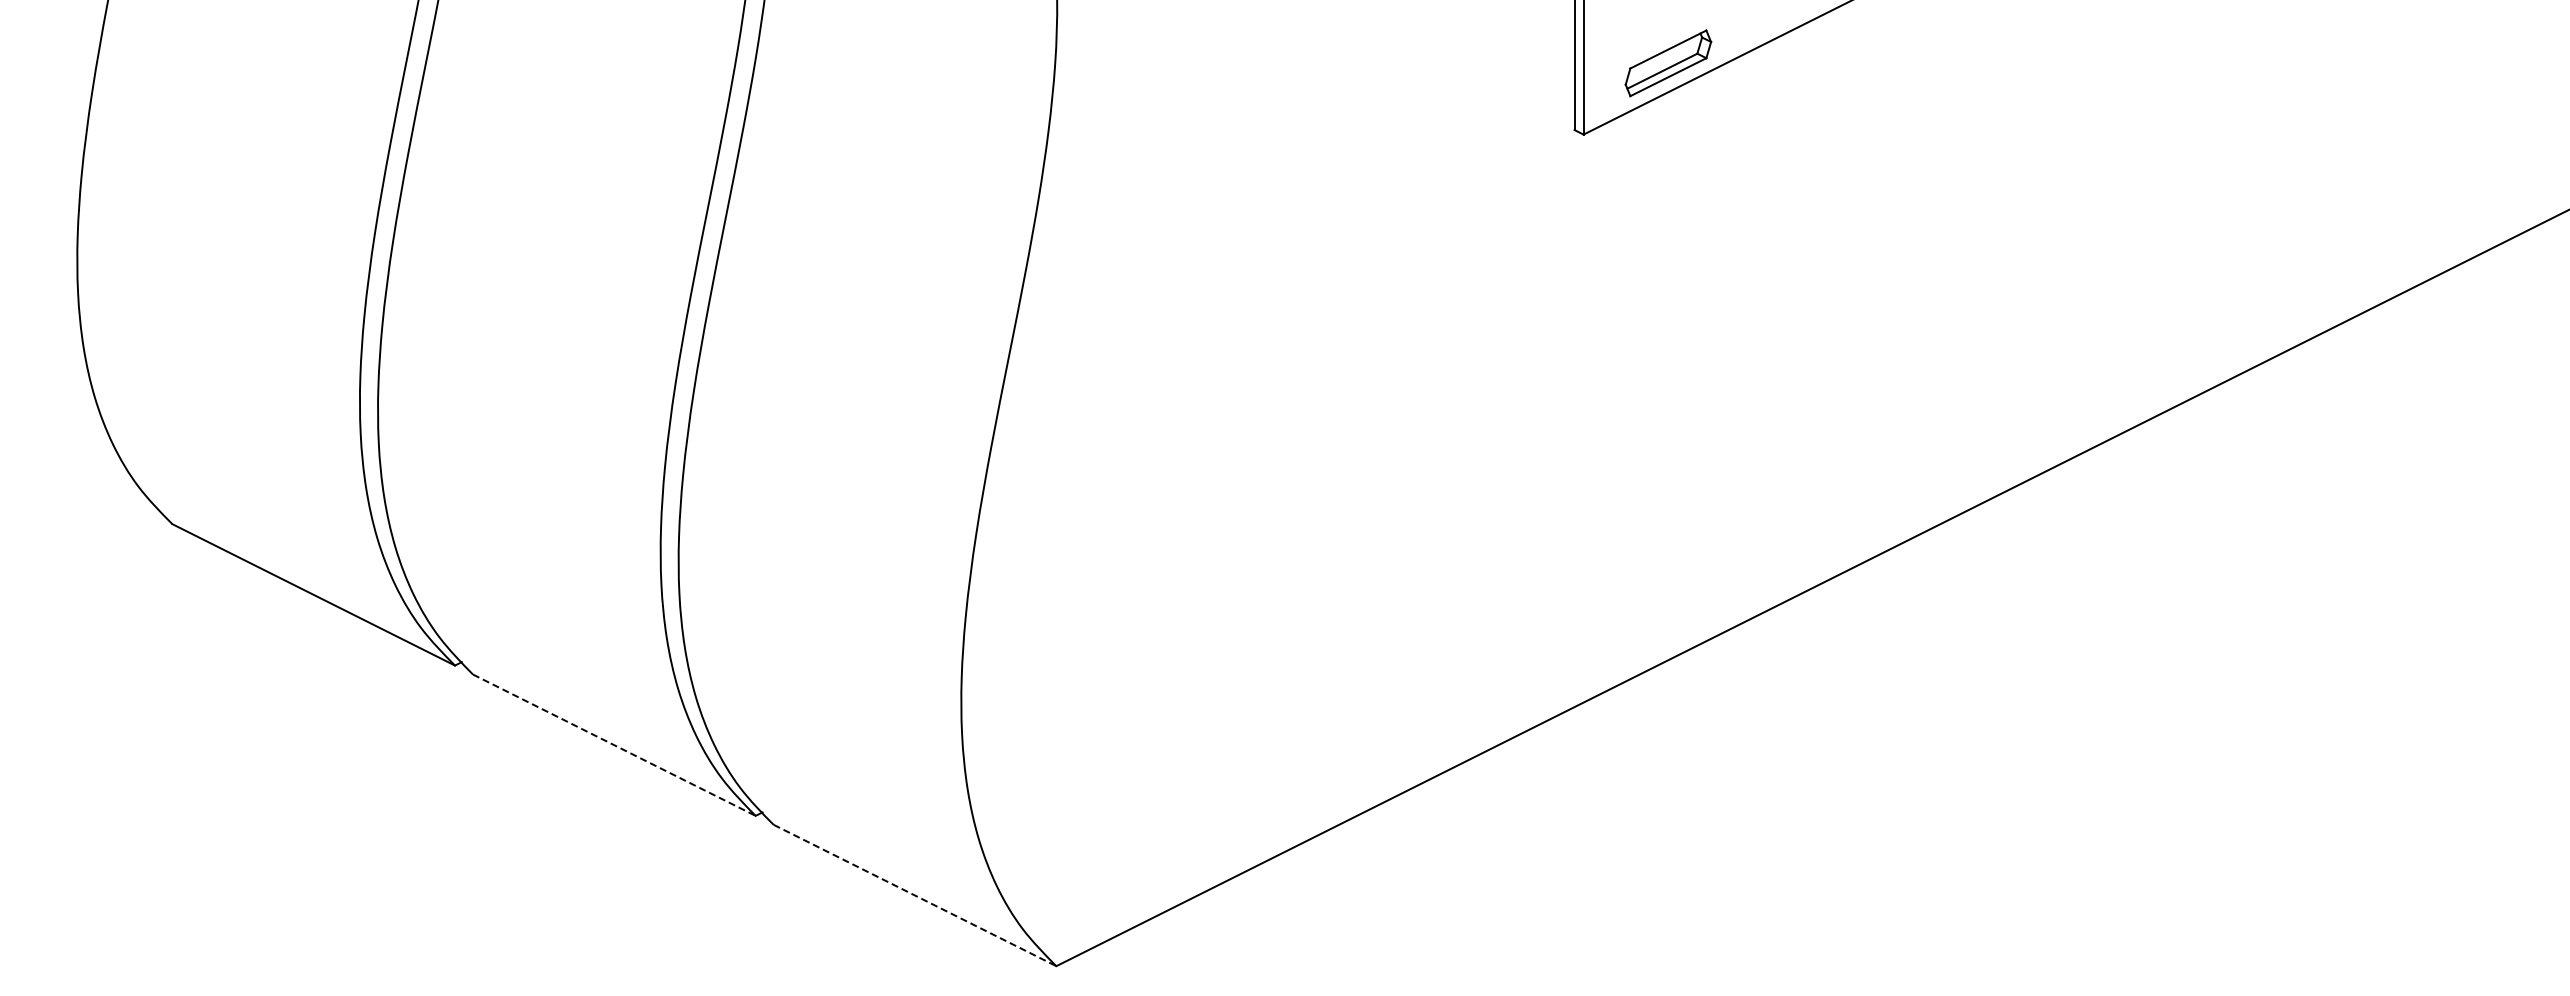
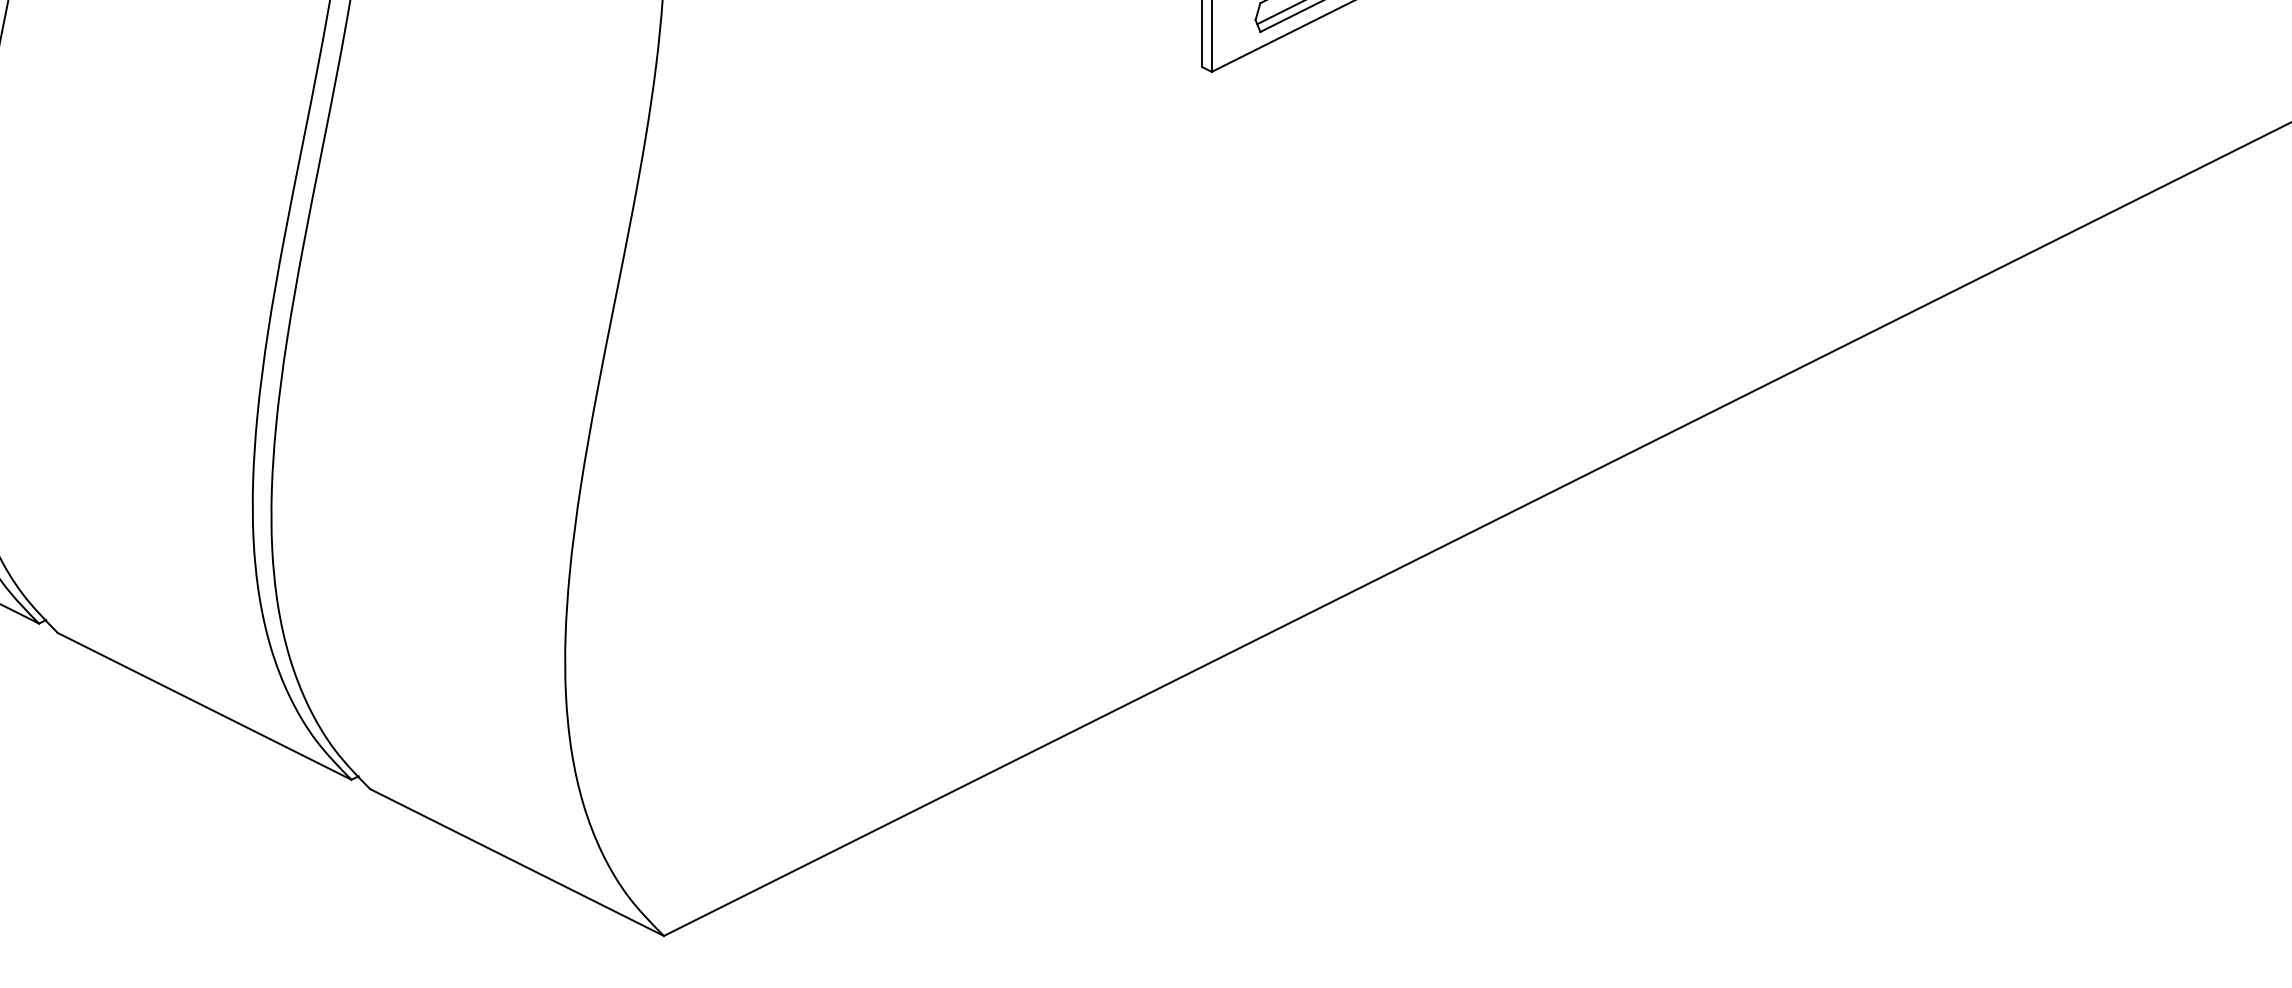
line: (614, 745) -> (204, 706), dashed -> solid
line: (915, 895) -> (517, 862), dashed -> solid

